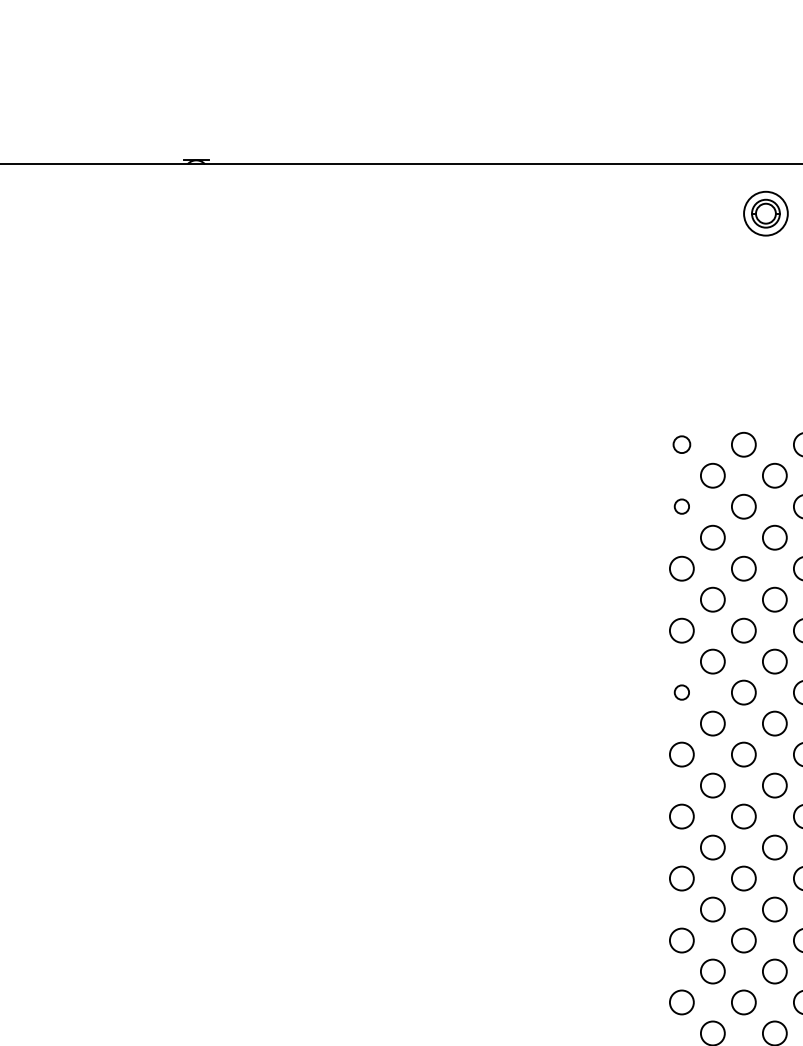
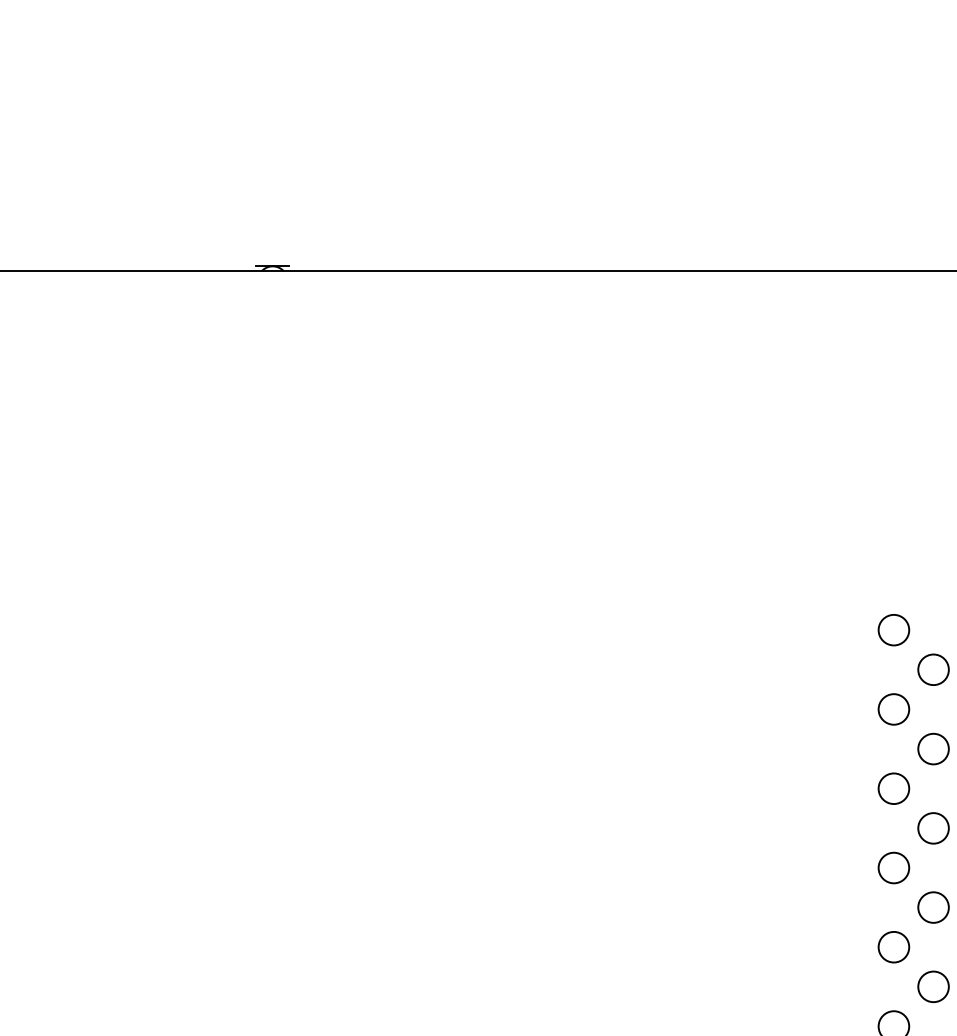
circle: (681, 444) -> (893, 629), size x1.43
circle: (681, 506) -> (893, 709), size x1.67
circle: (681, 692) -> (893, 947), size x1.67

